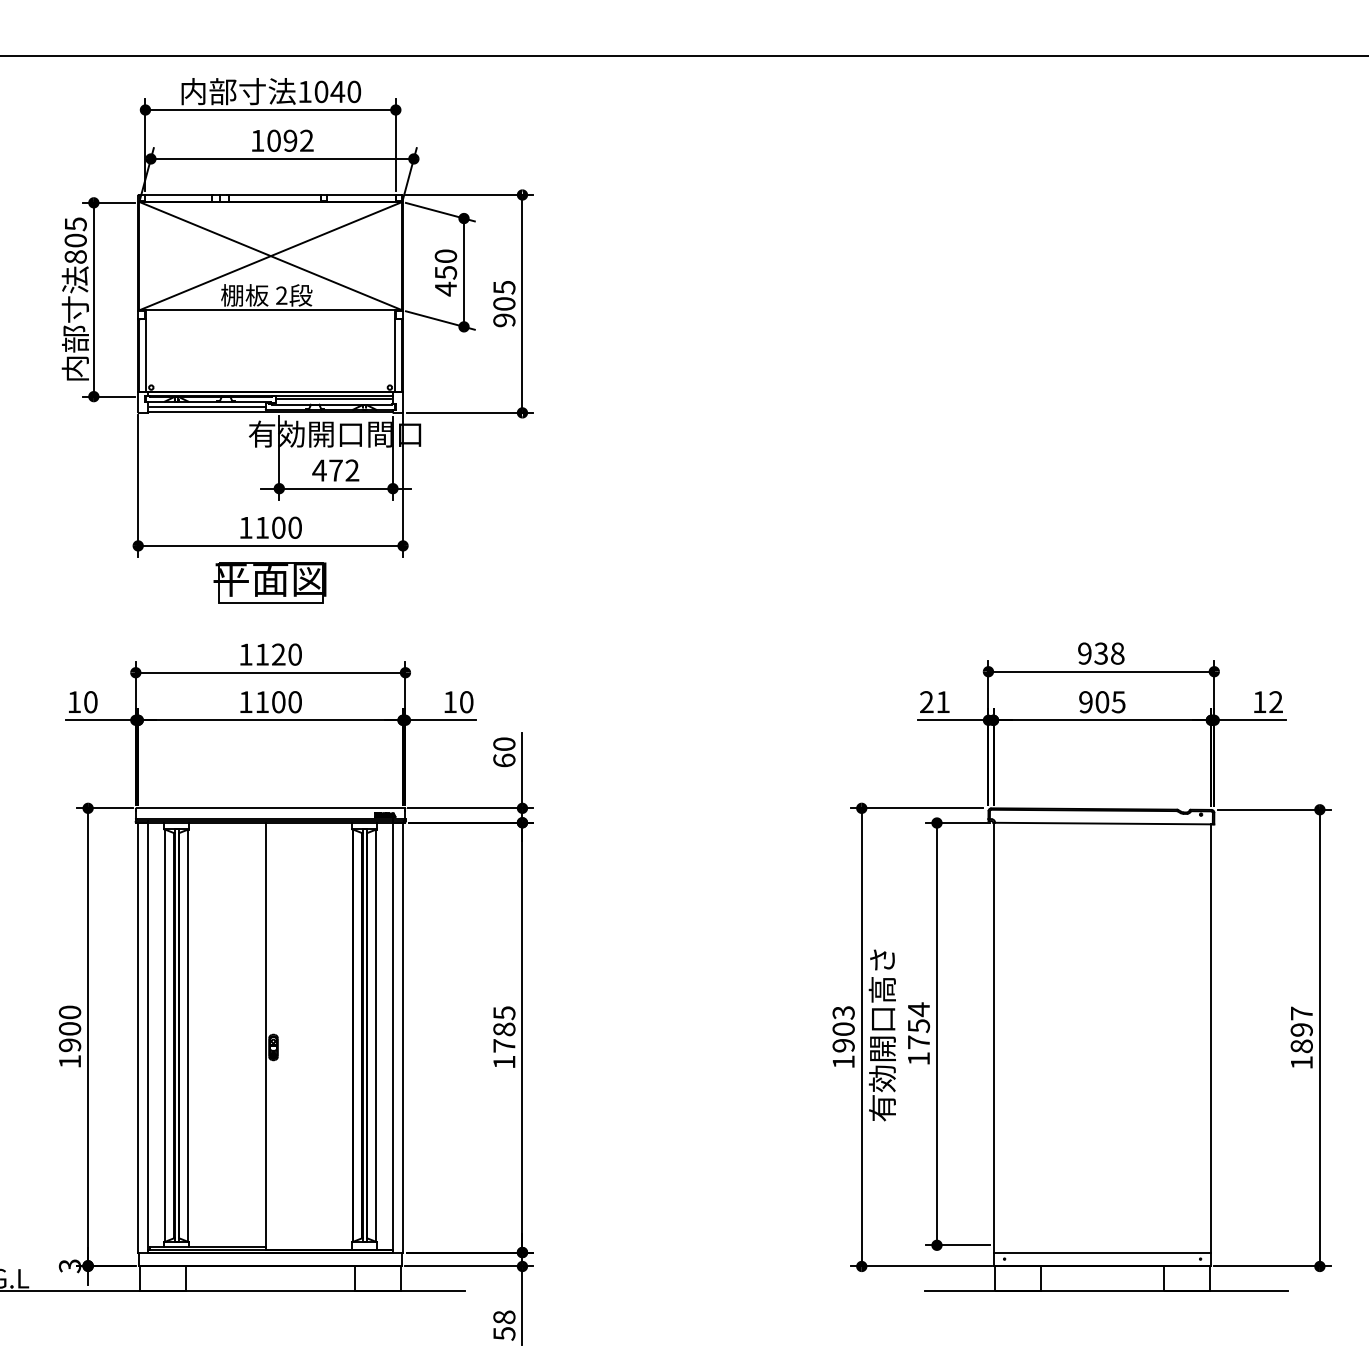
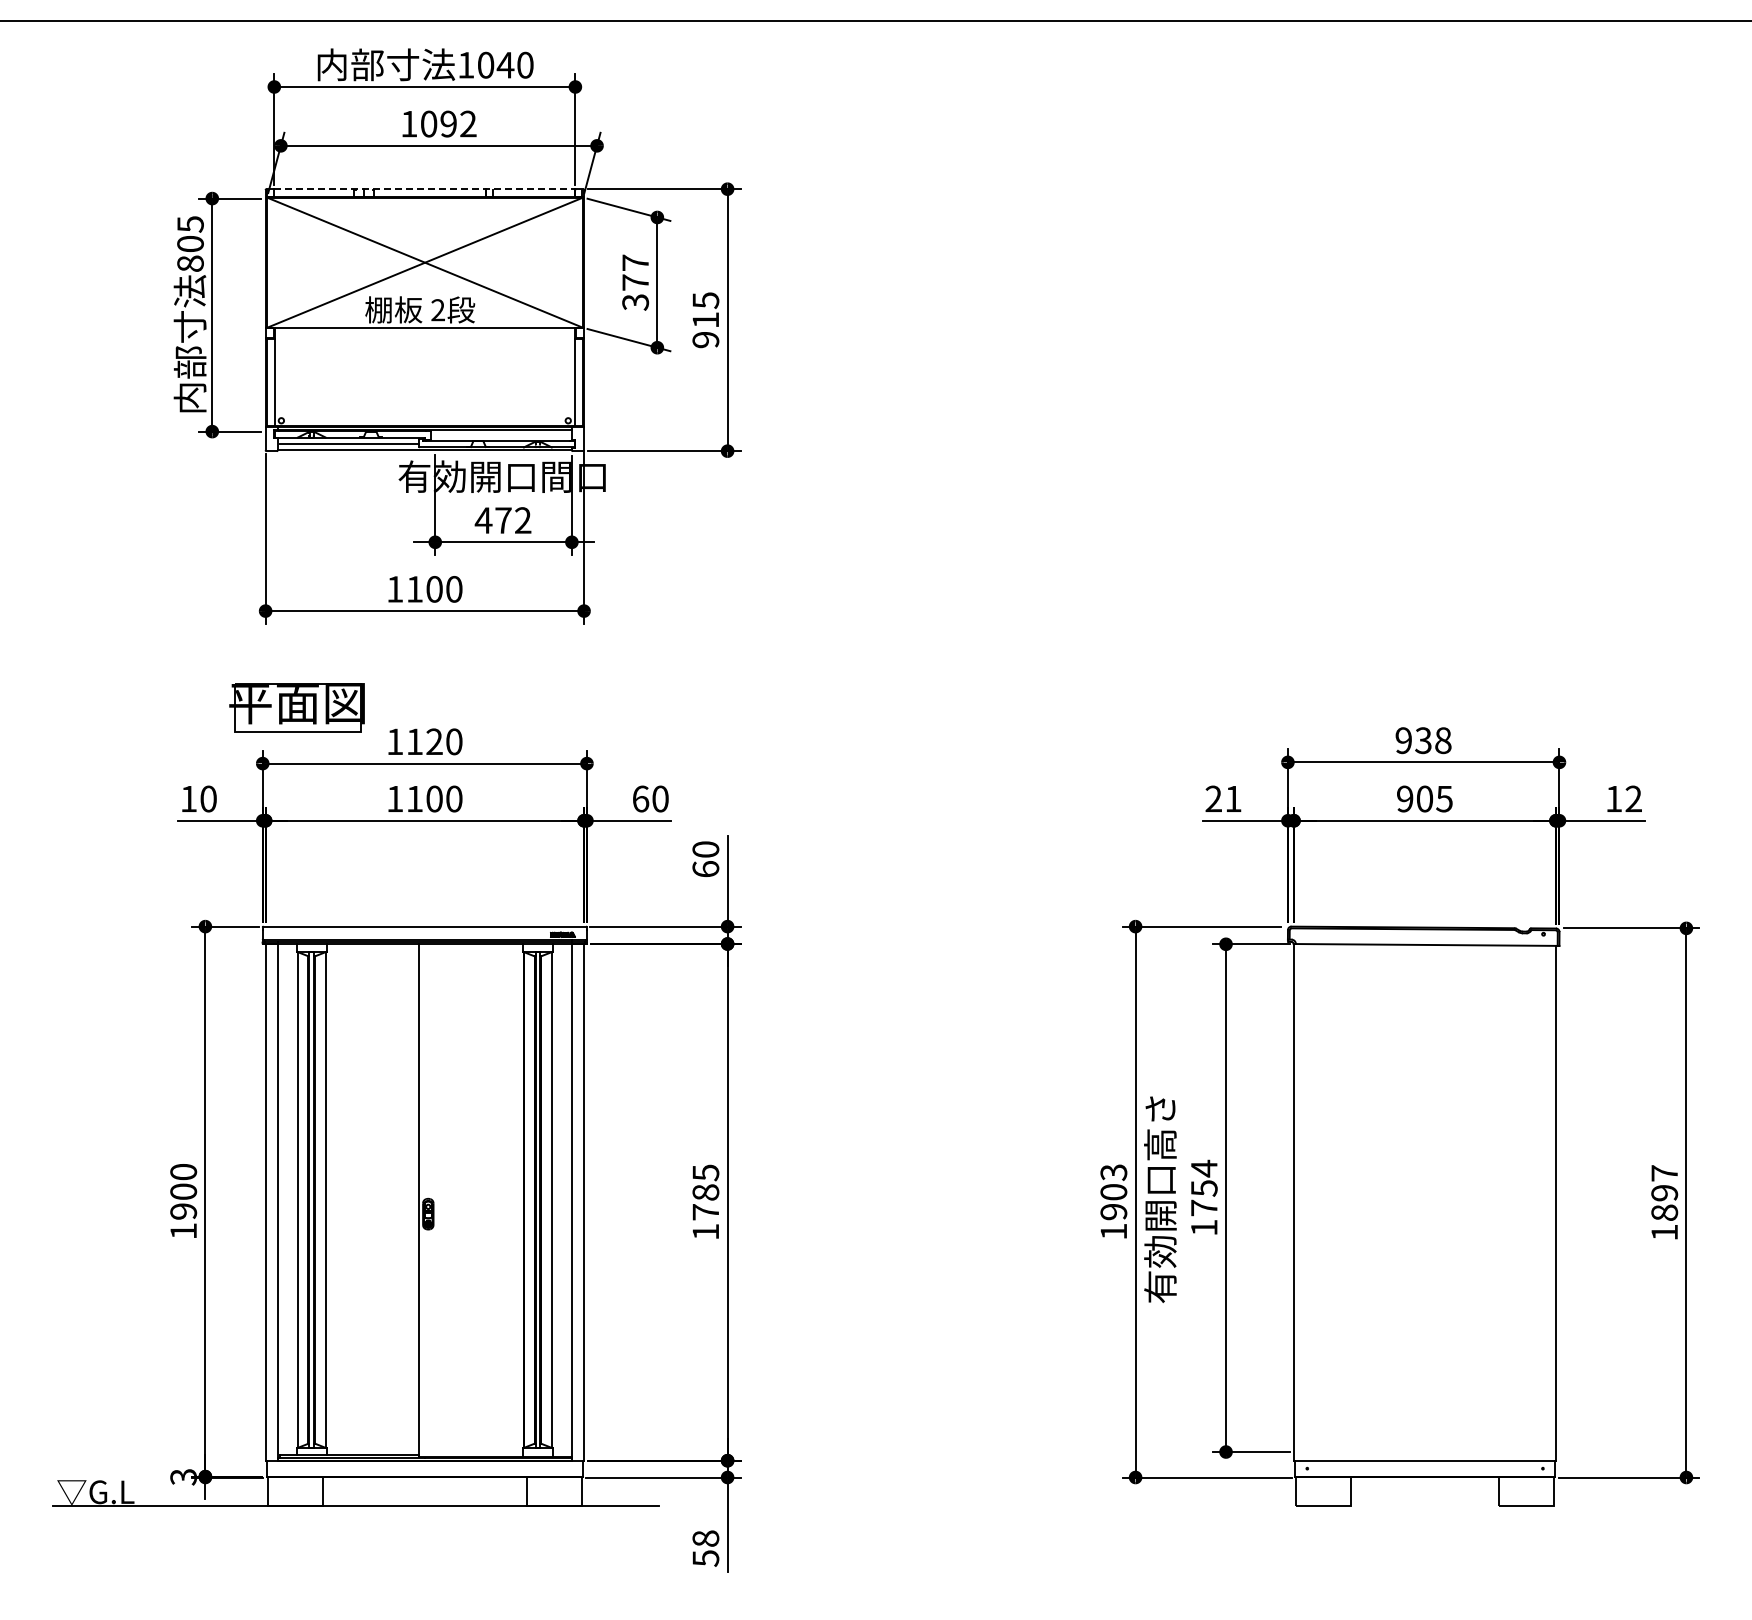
line: (270, 195) -> (424, 189), solid -> dashed
text: (445, 272) -> (635, 282), 450 -> 377
text: (504, 304) -> (705, 320), 905 -> 915
line: (332, 399) -> (499, 434), removed
part: (269, 582) -> (296, 707), moved
text: (450, 701) -> (641, 798), 10 -> 60
line: (1106, 1290) -> (1429, 1506), removed

